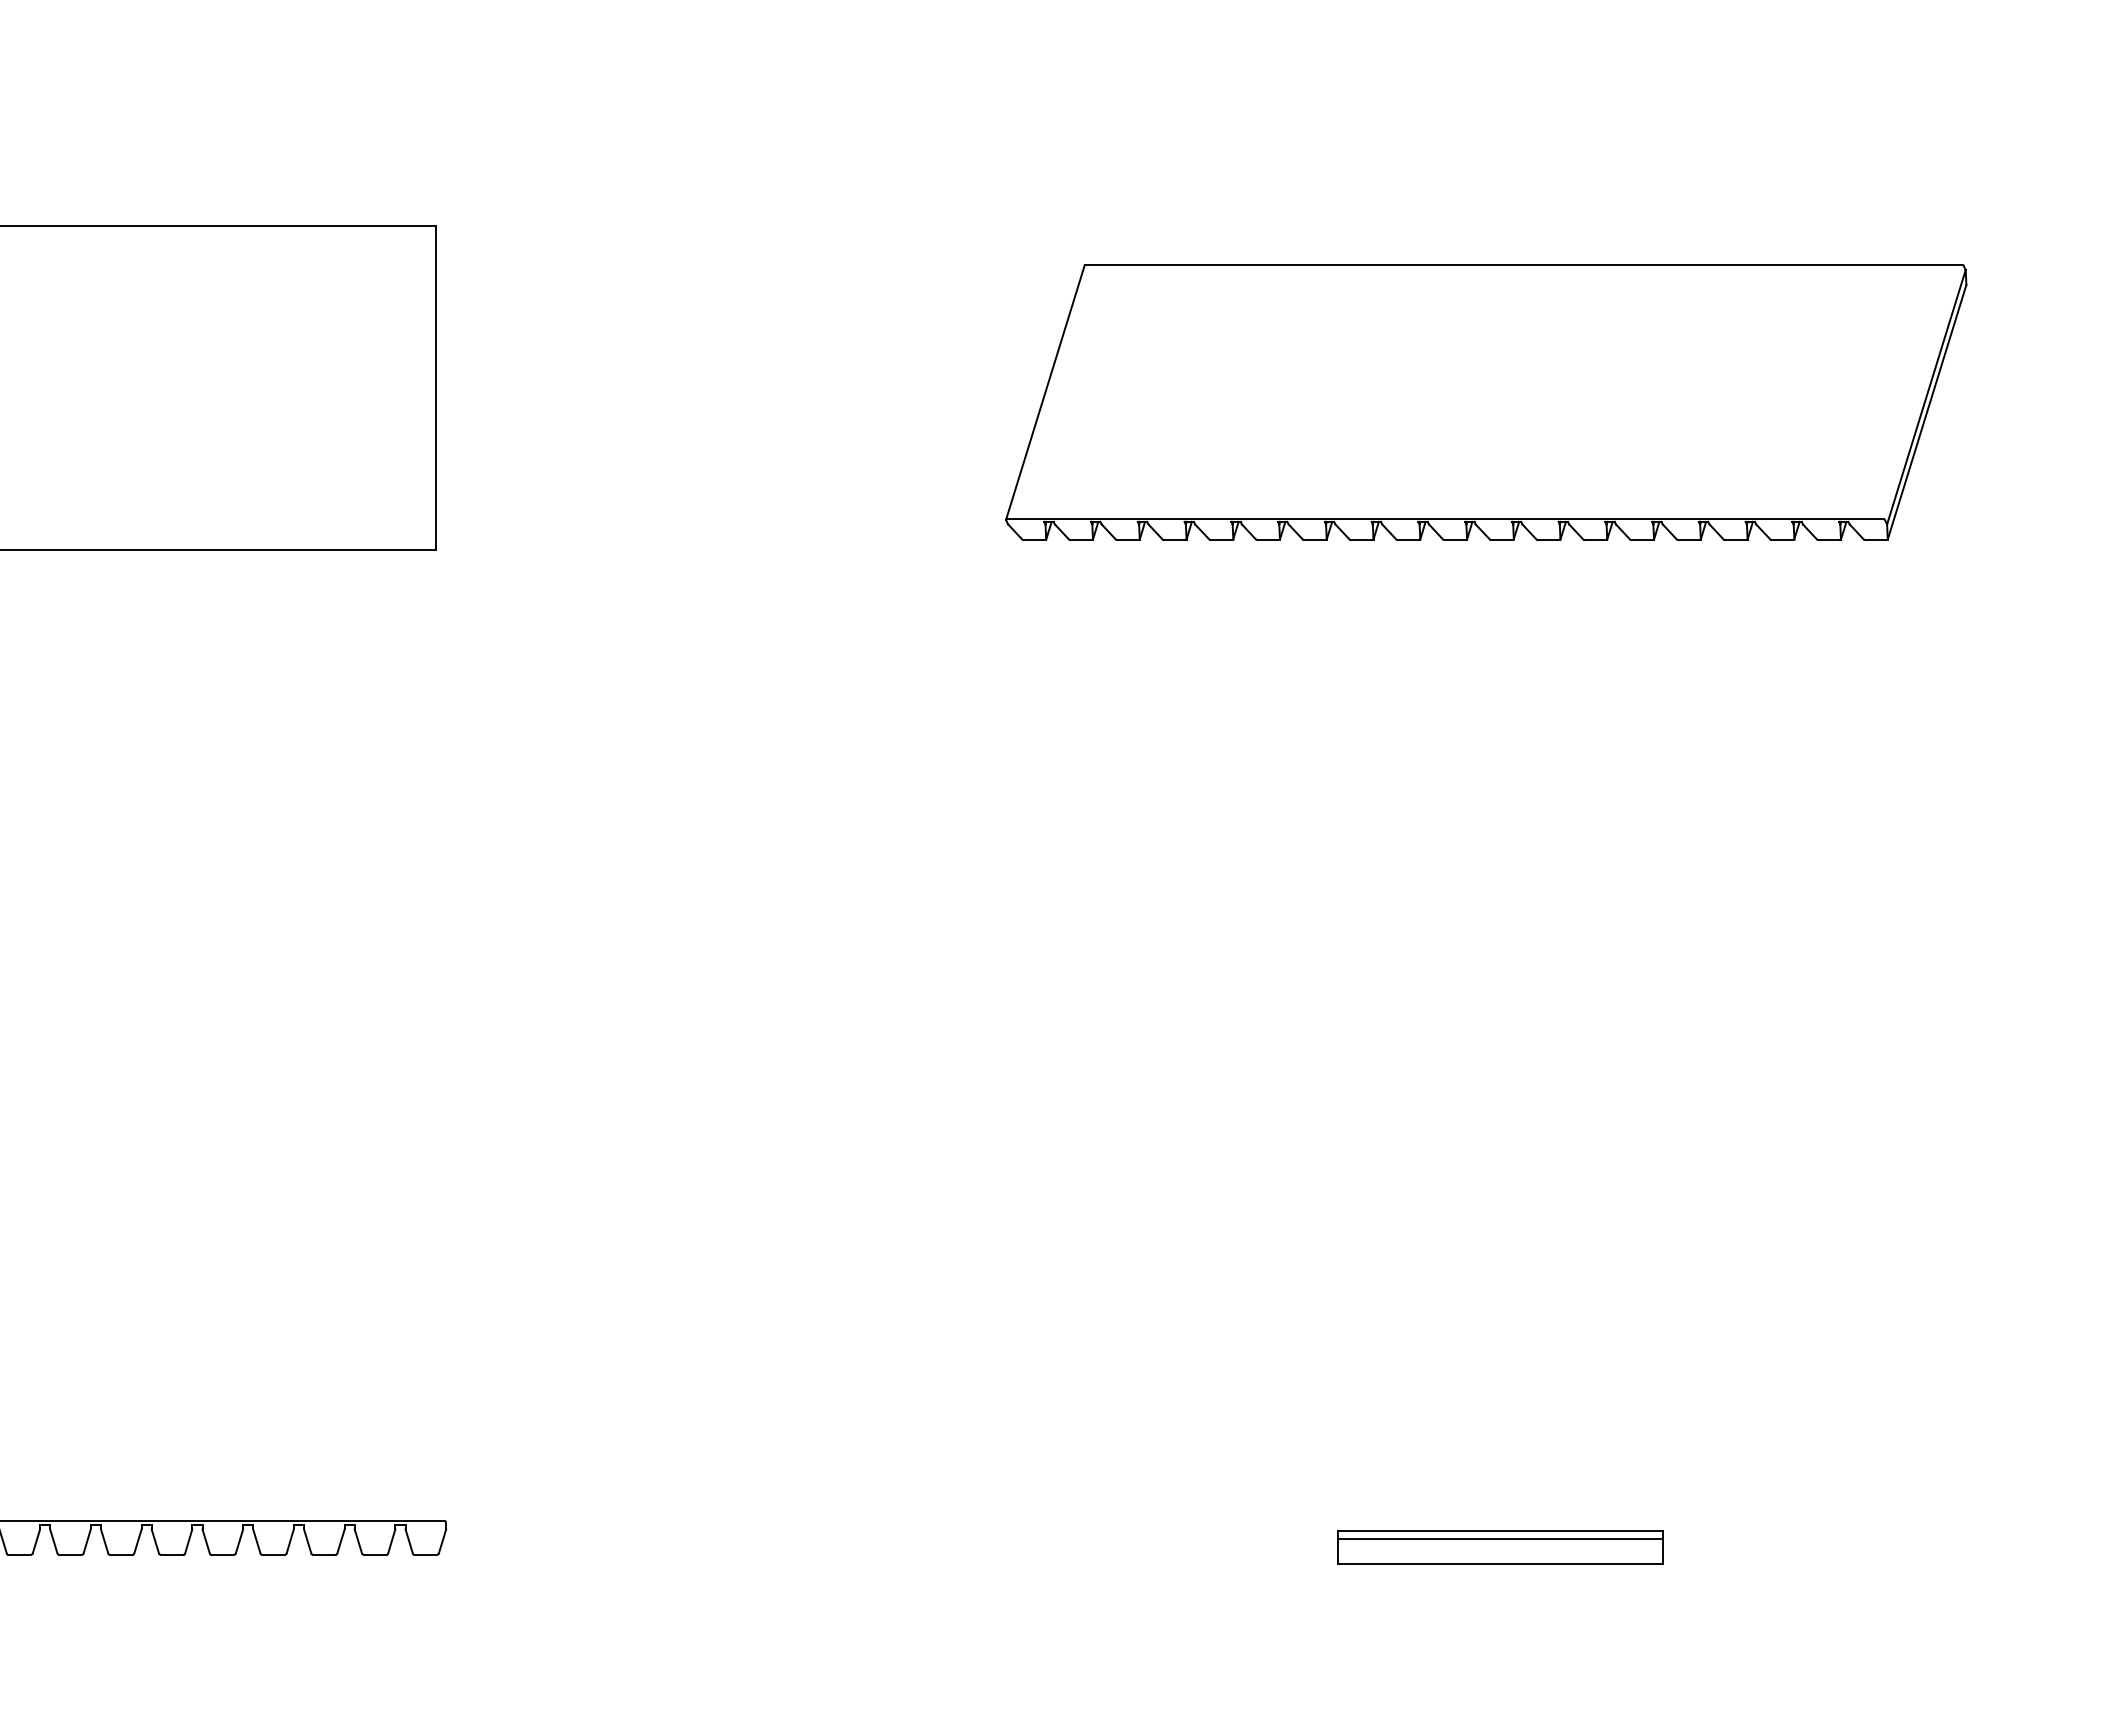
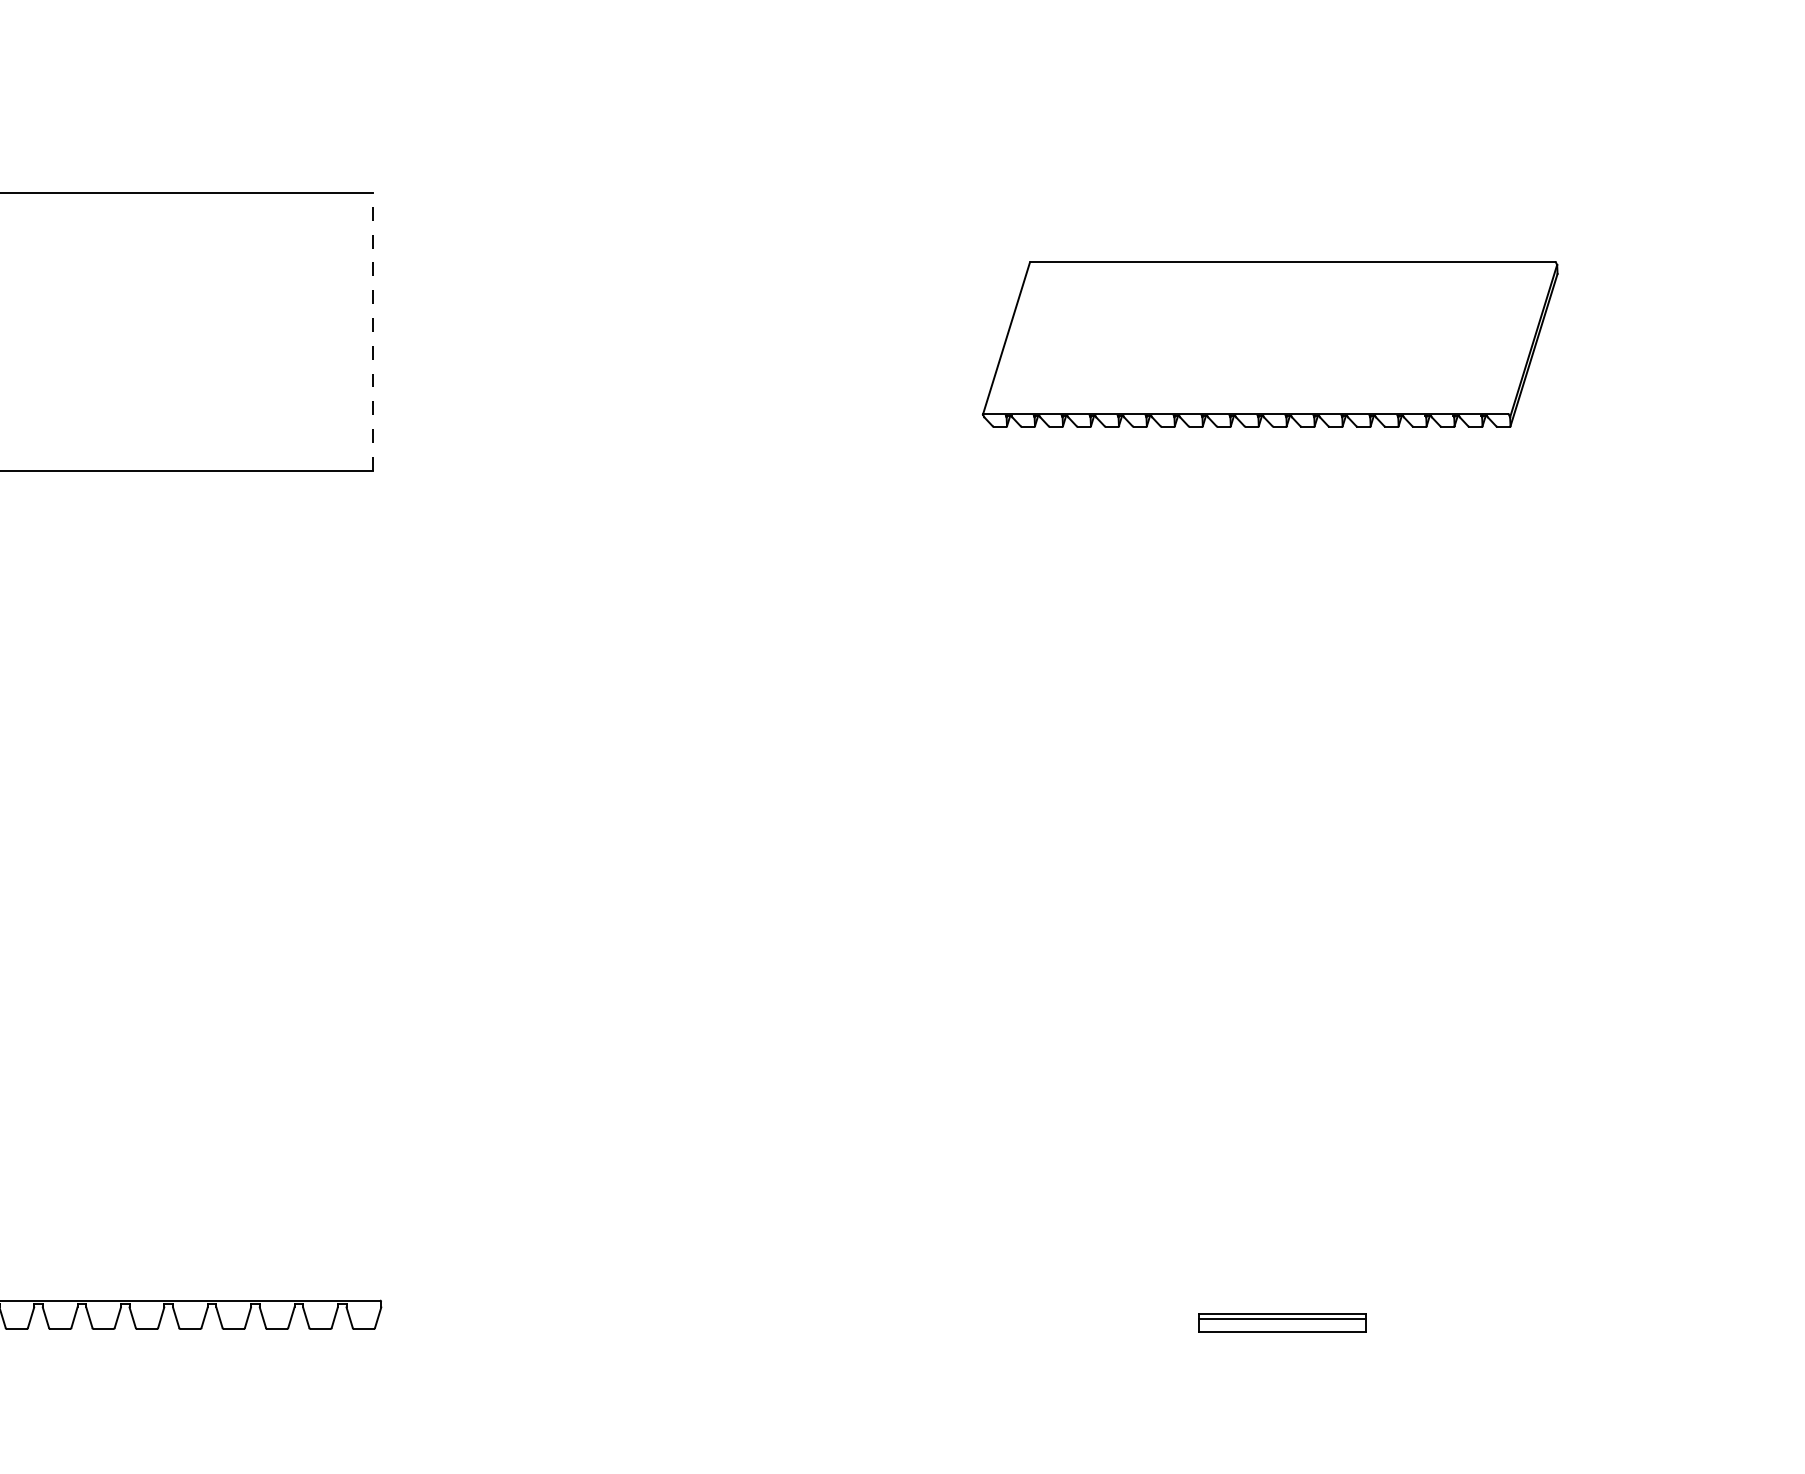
line: (436, 387) -> (373, 331), solid -> dashed
part: (1486, 402) -> (1270, 344), size x0.7
part: (1500, 1547) -> (1282, 1322), size x0.6

